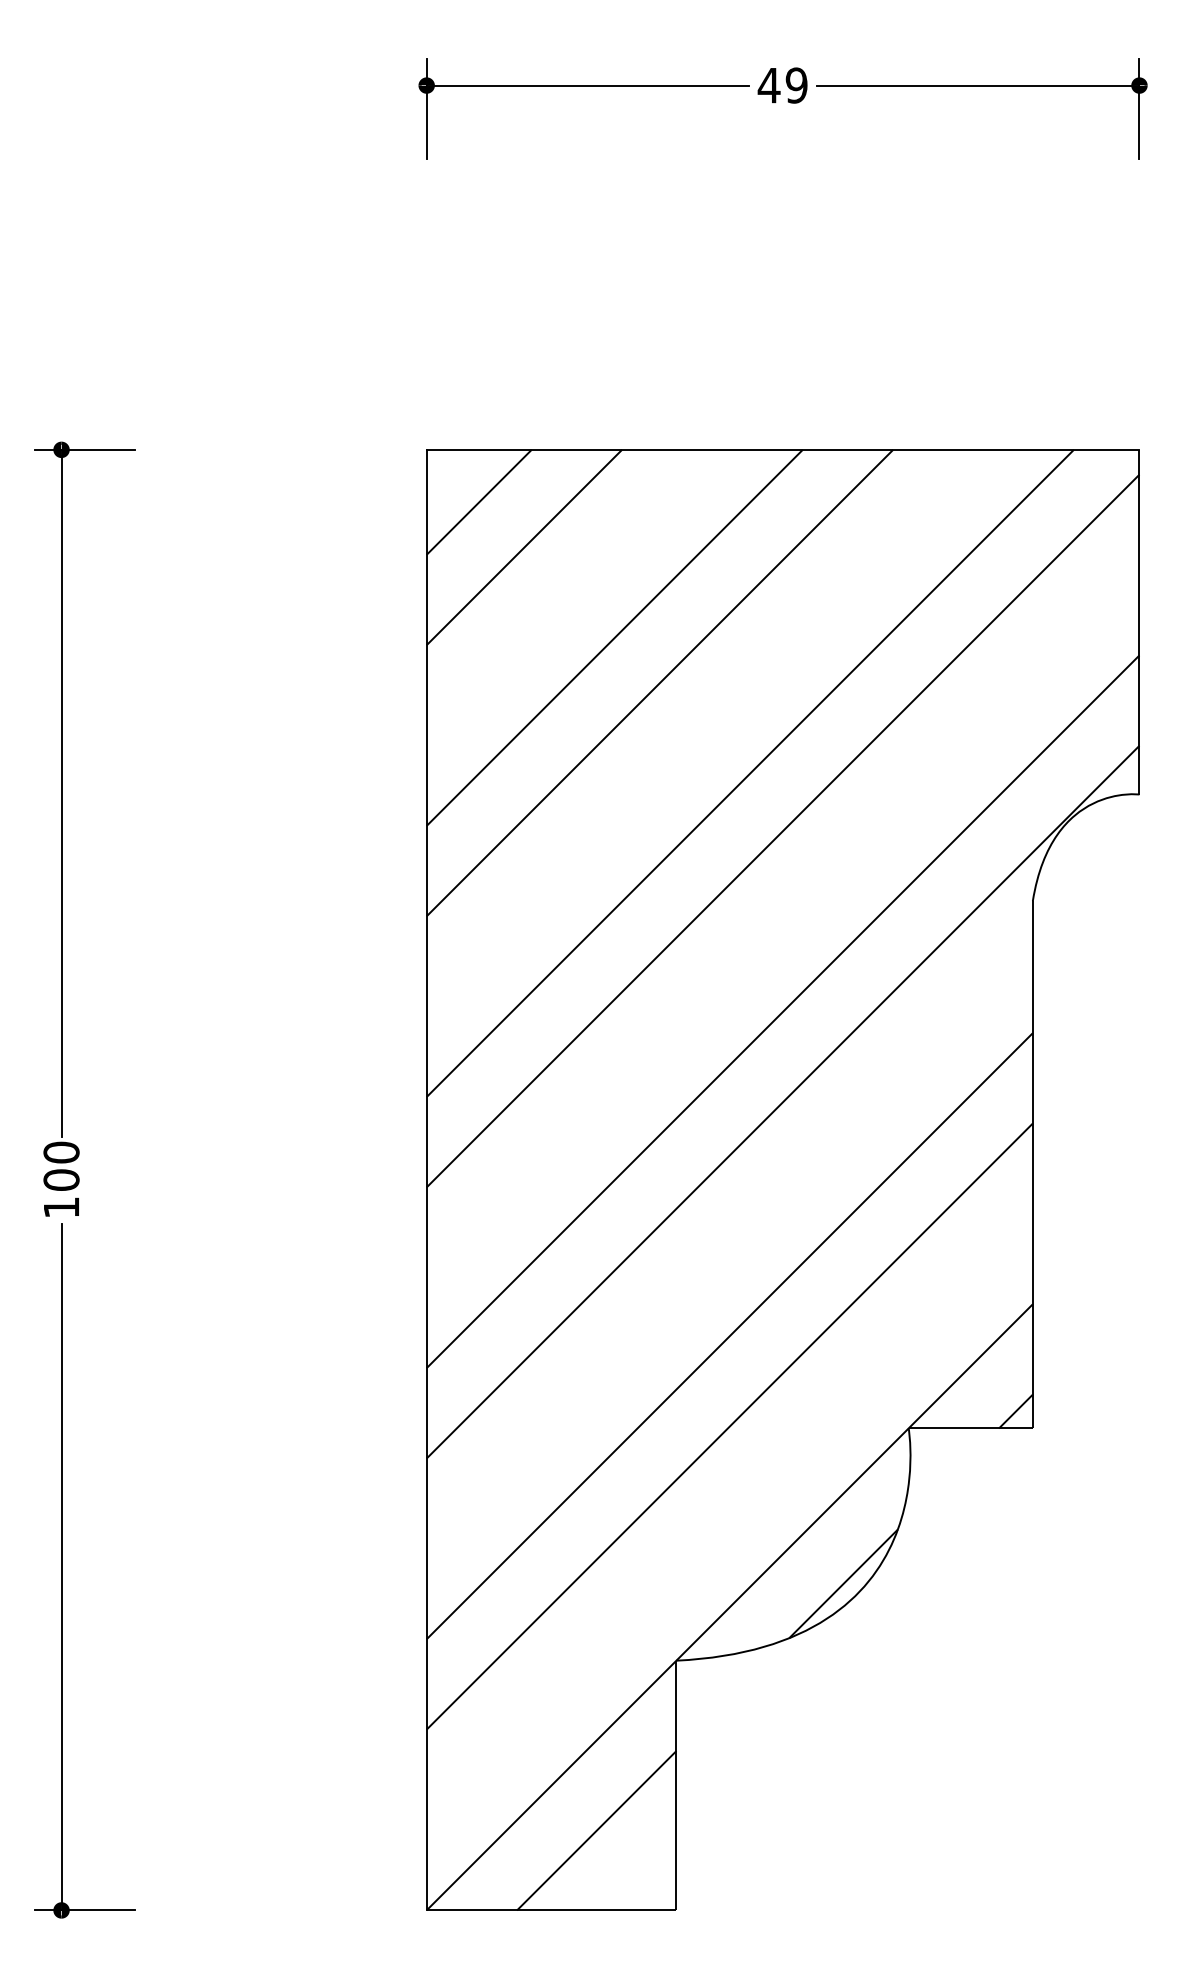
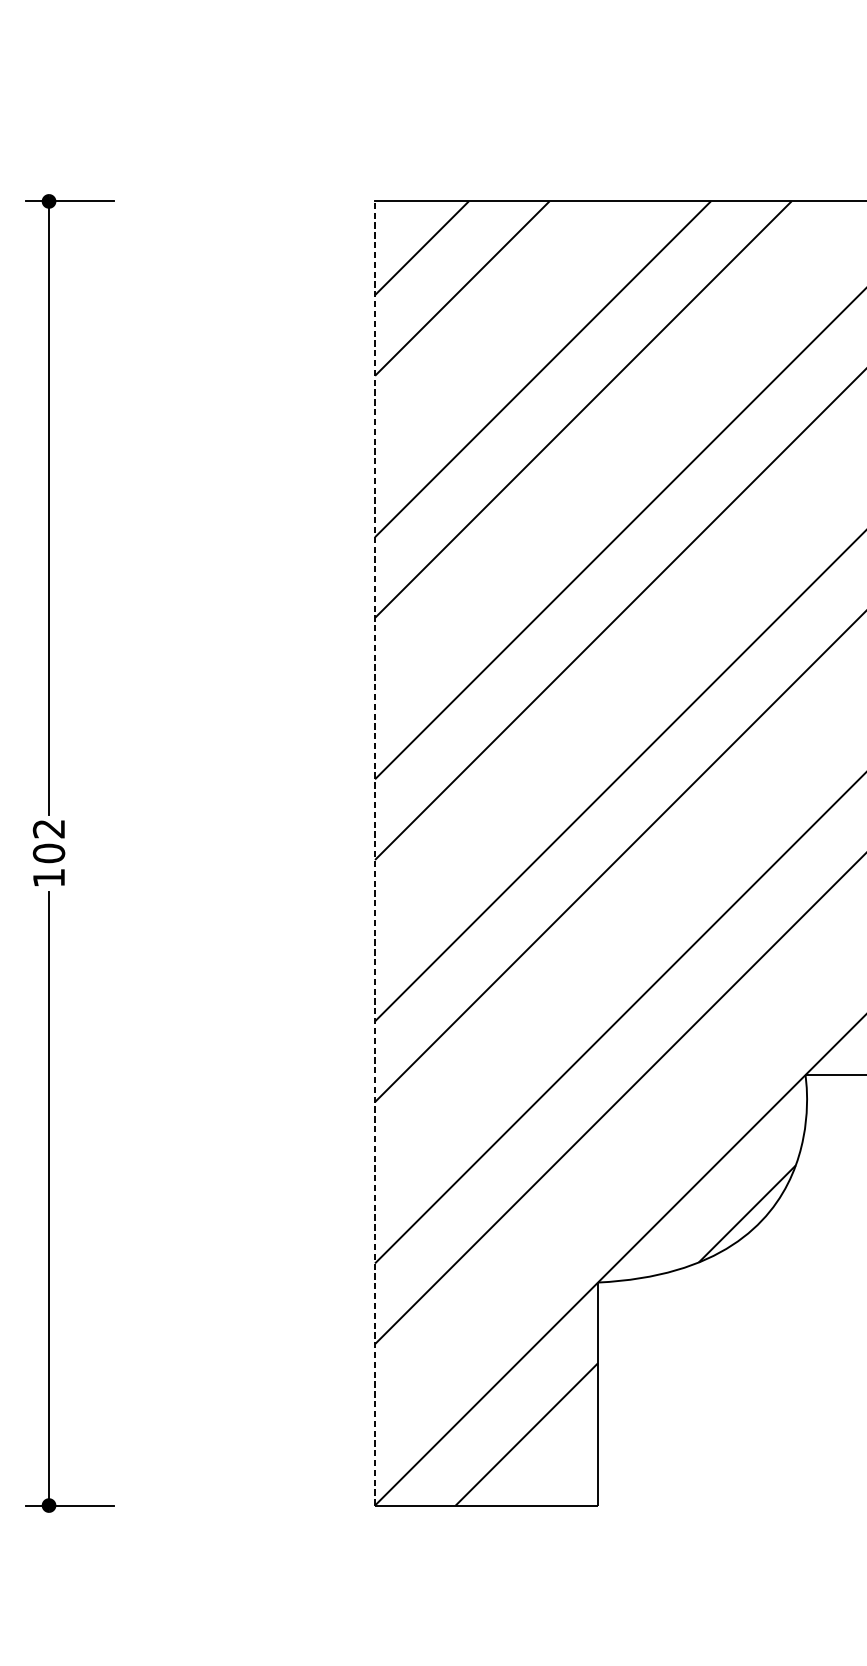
text: (61, 1152) -> (48, 828), 100 -> 102
line: (426, 1179) -> (374, 852), solid -> dashed

